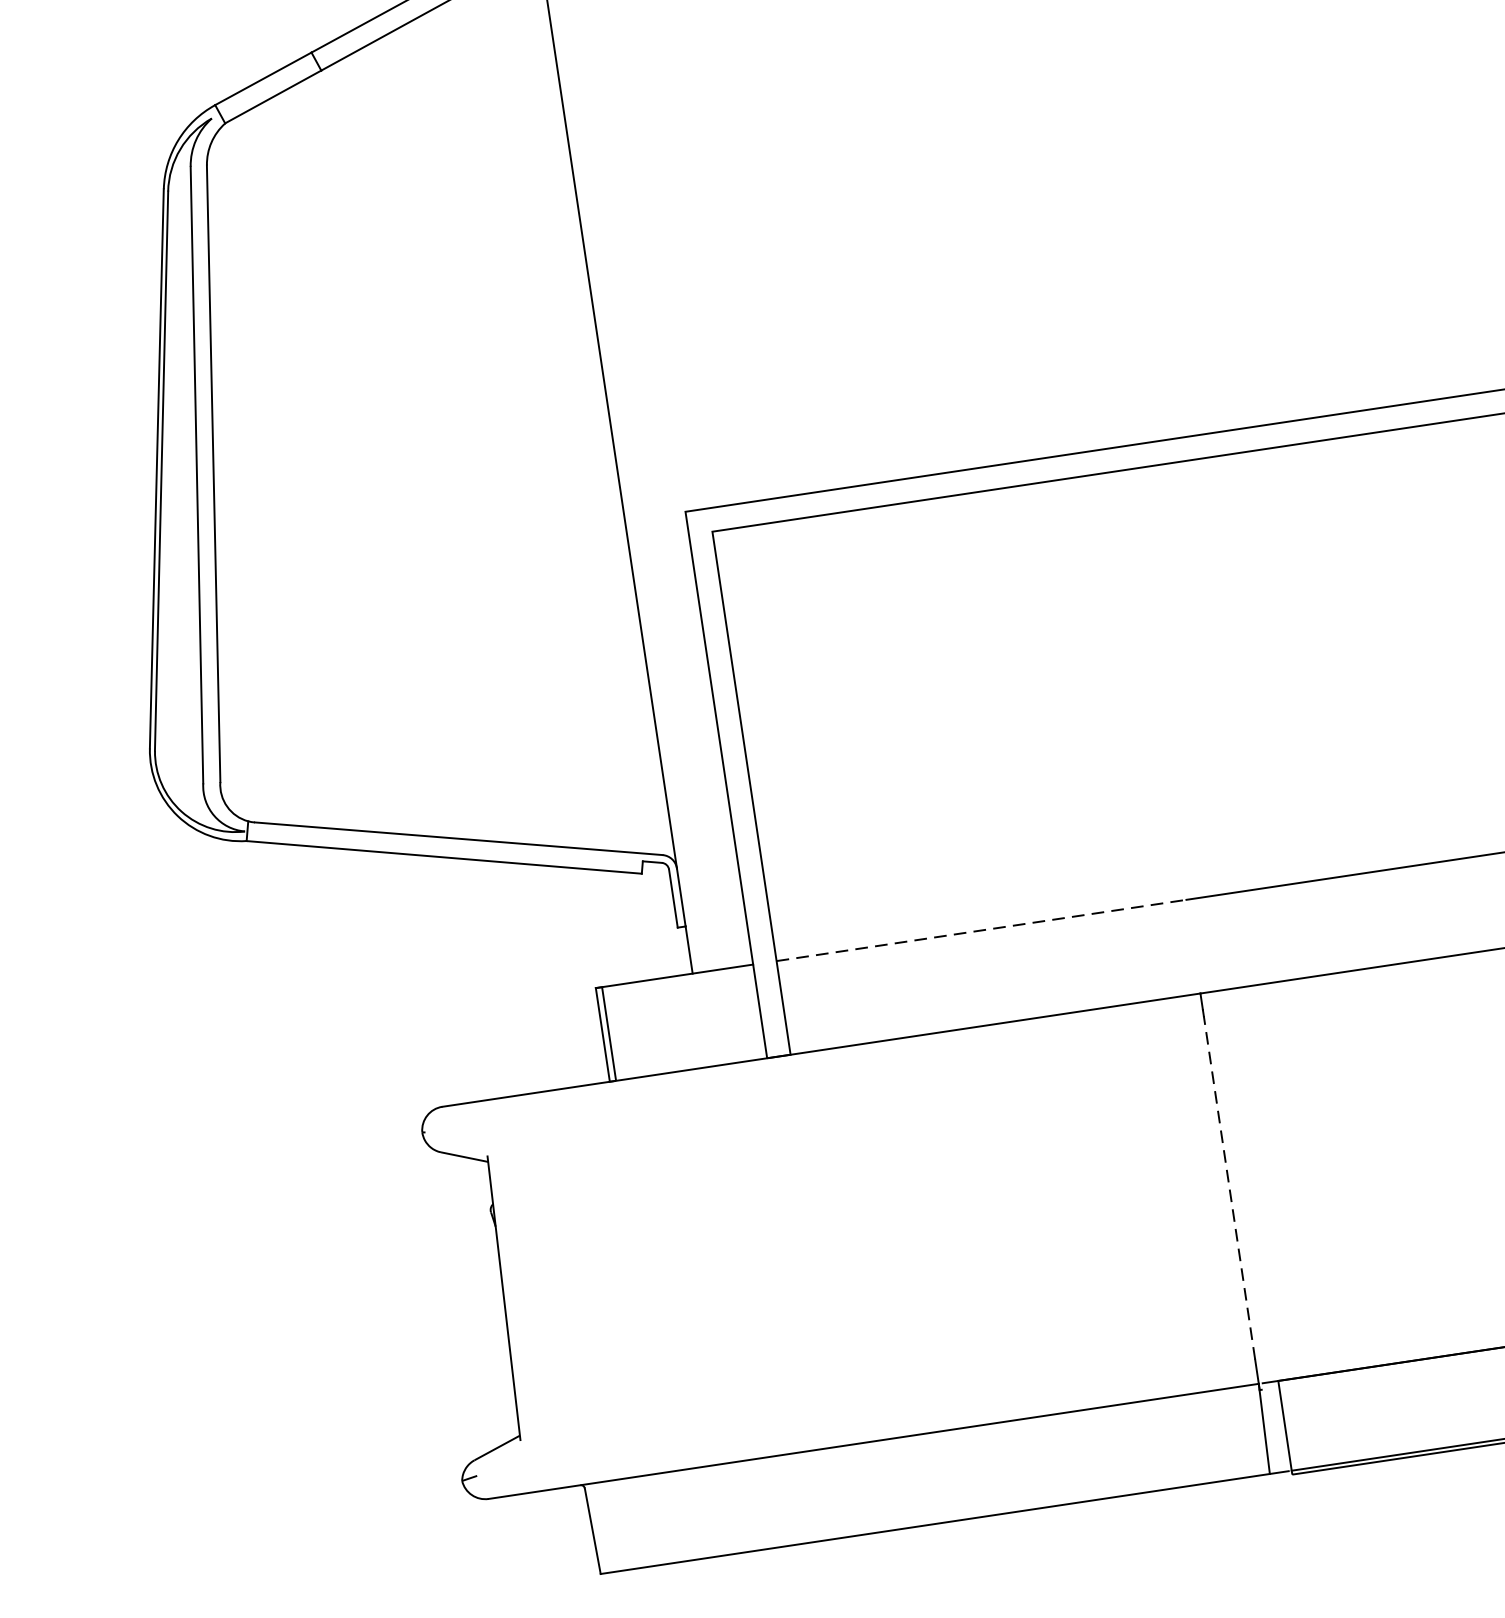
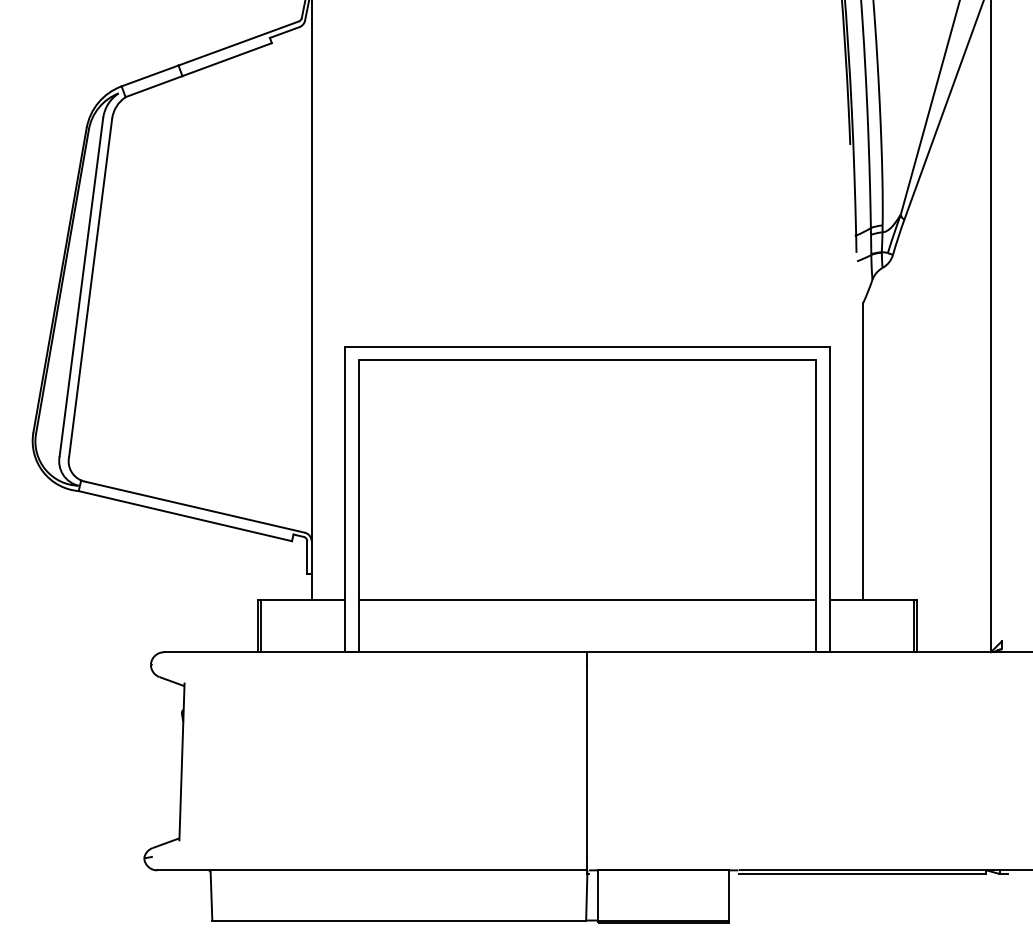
line: (982, 929) -> (473, 599), dashed -> solid
line: (1229, 1187) -> (587, 760), dashed -> solid

